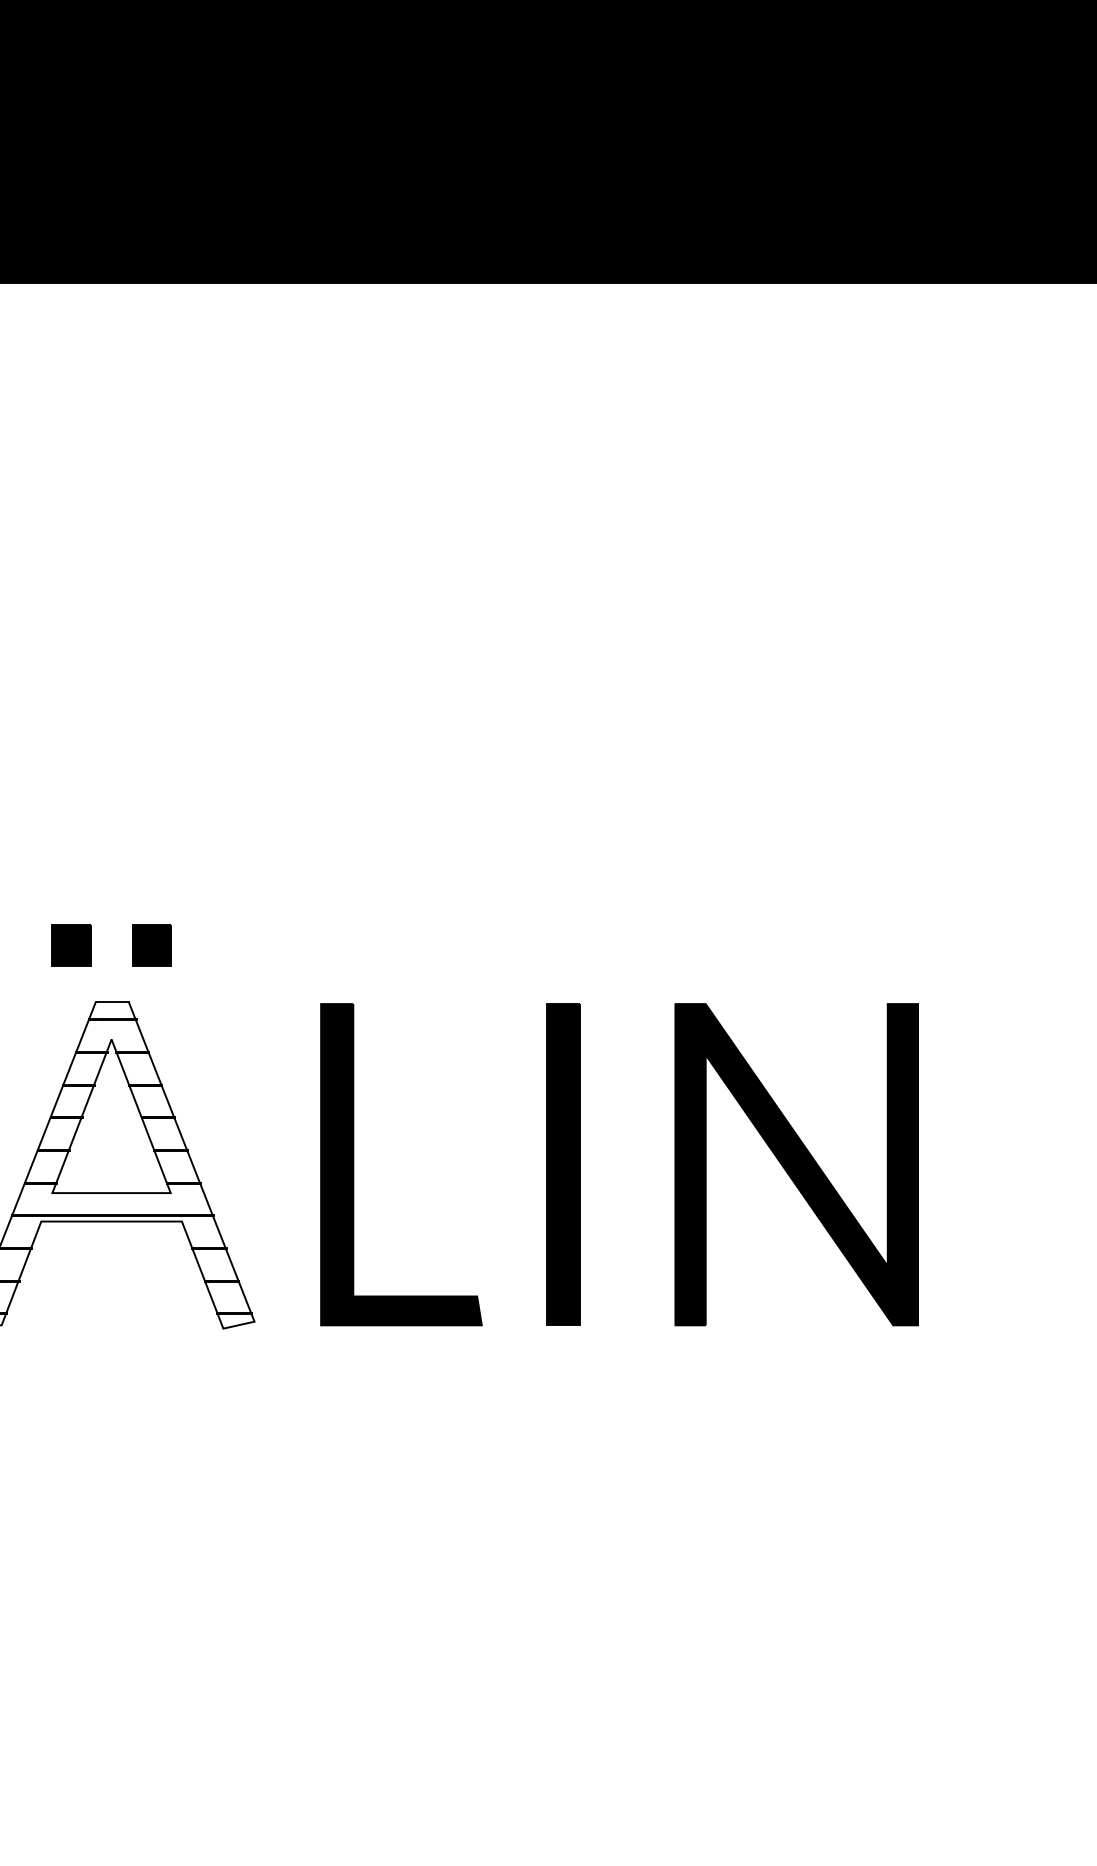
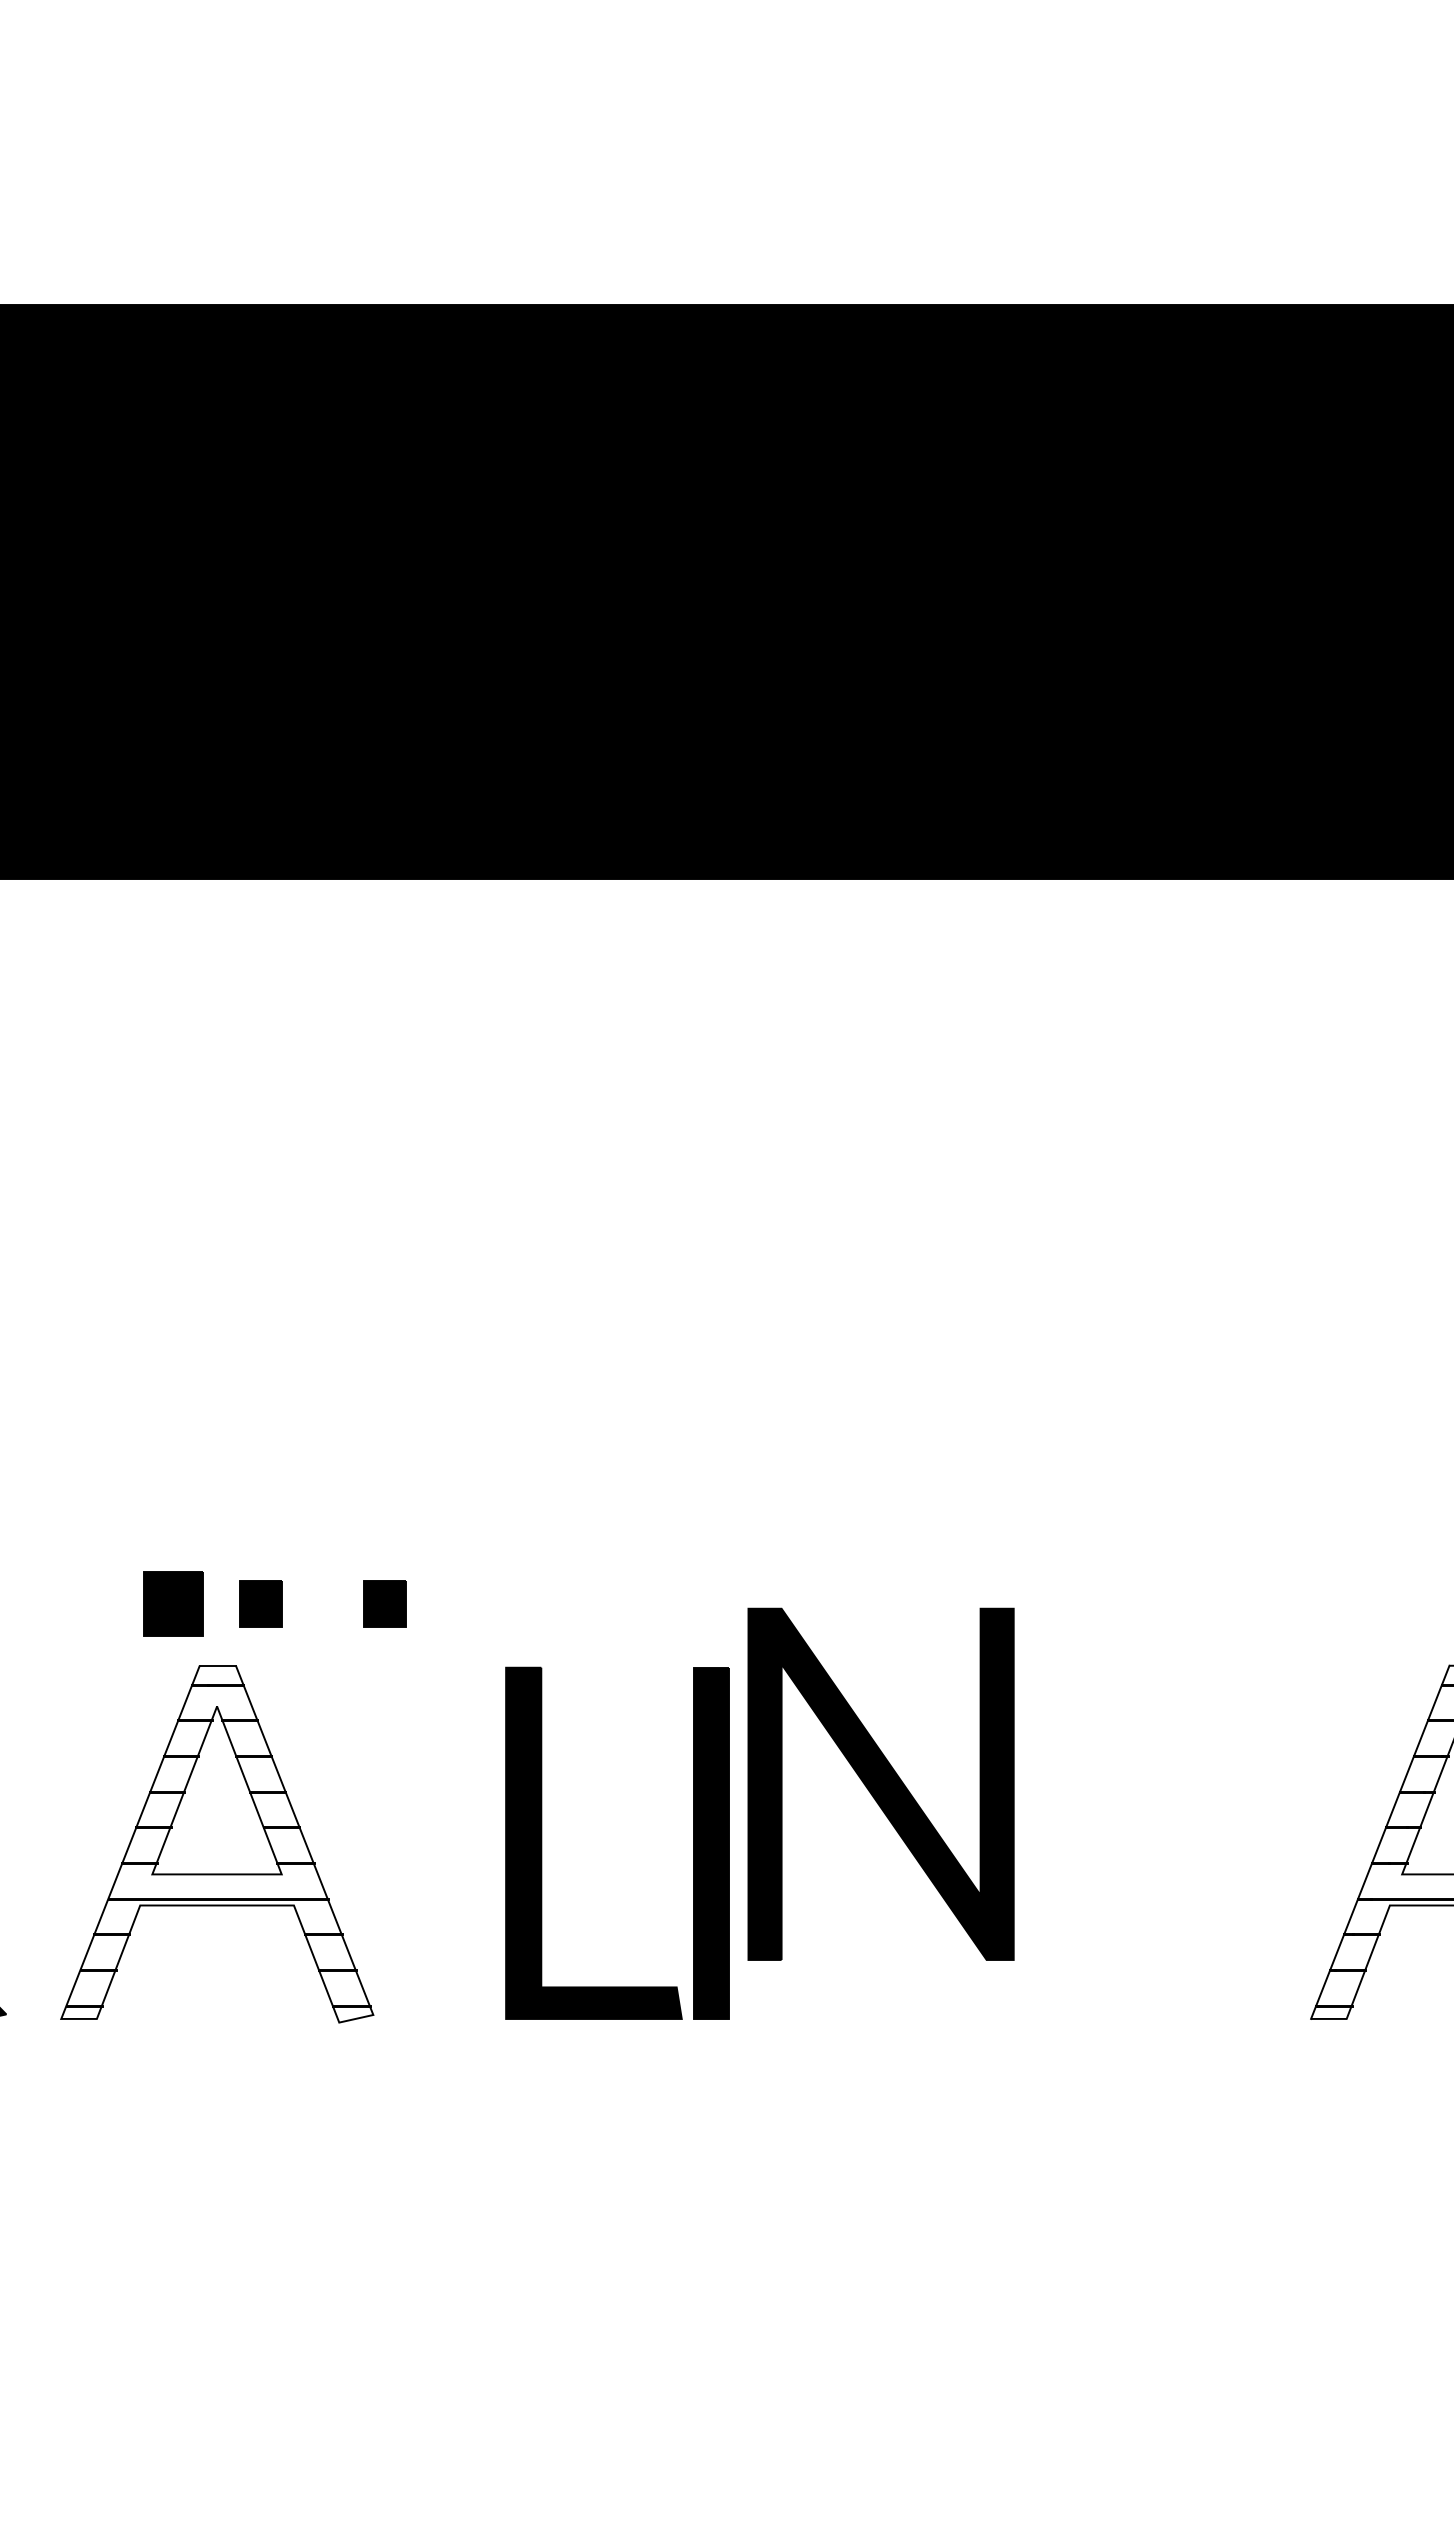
part: (70, 945) -> (172, 1603), size x1.4
part: (264, 945) -> (384, 1603), added
part: (354, 1163) -> (542, 1842), moved
part: (796, 1163) -> (880, 1783), moved

